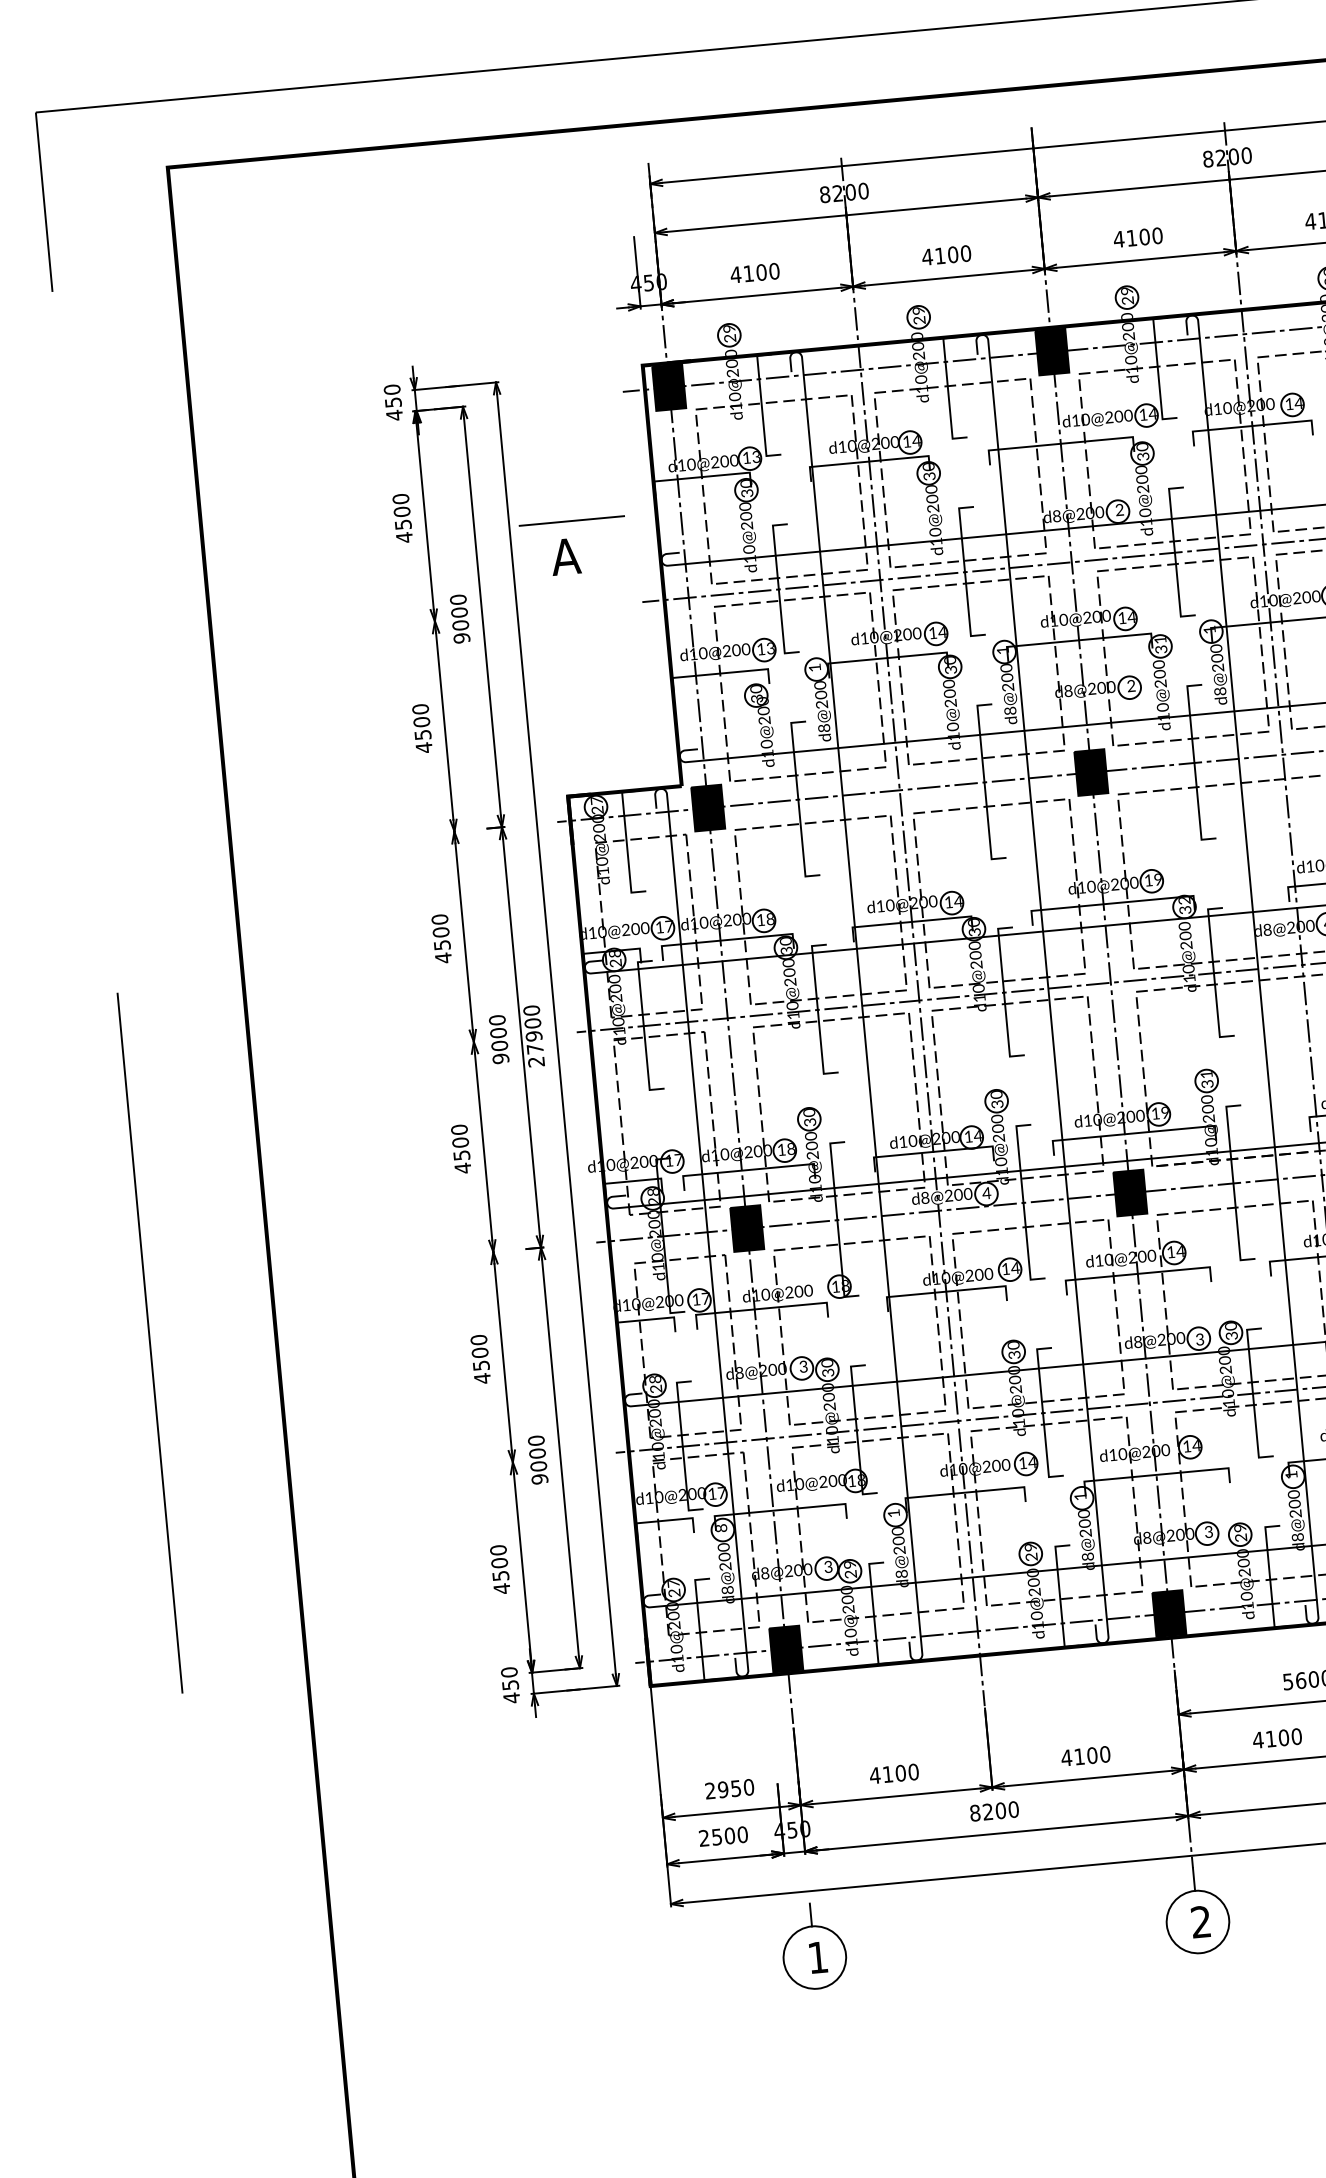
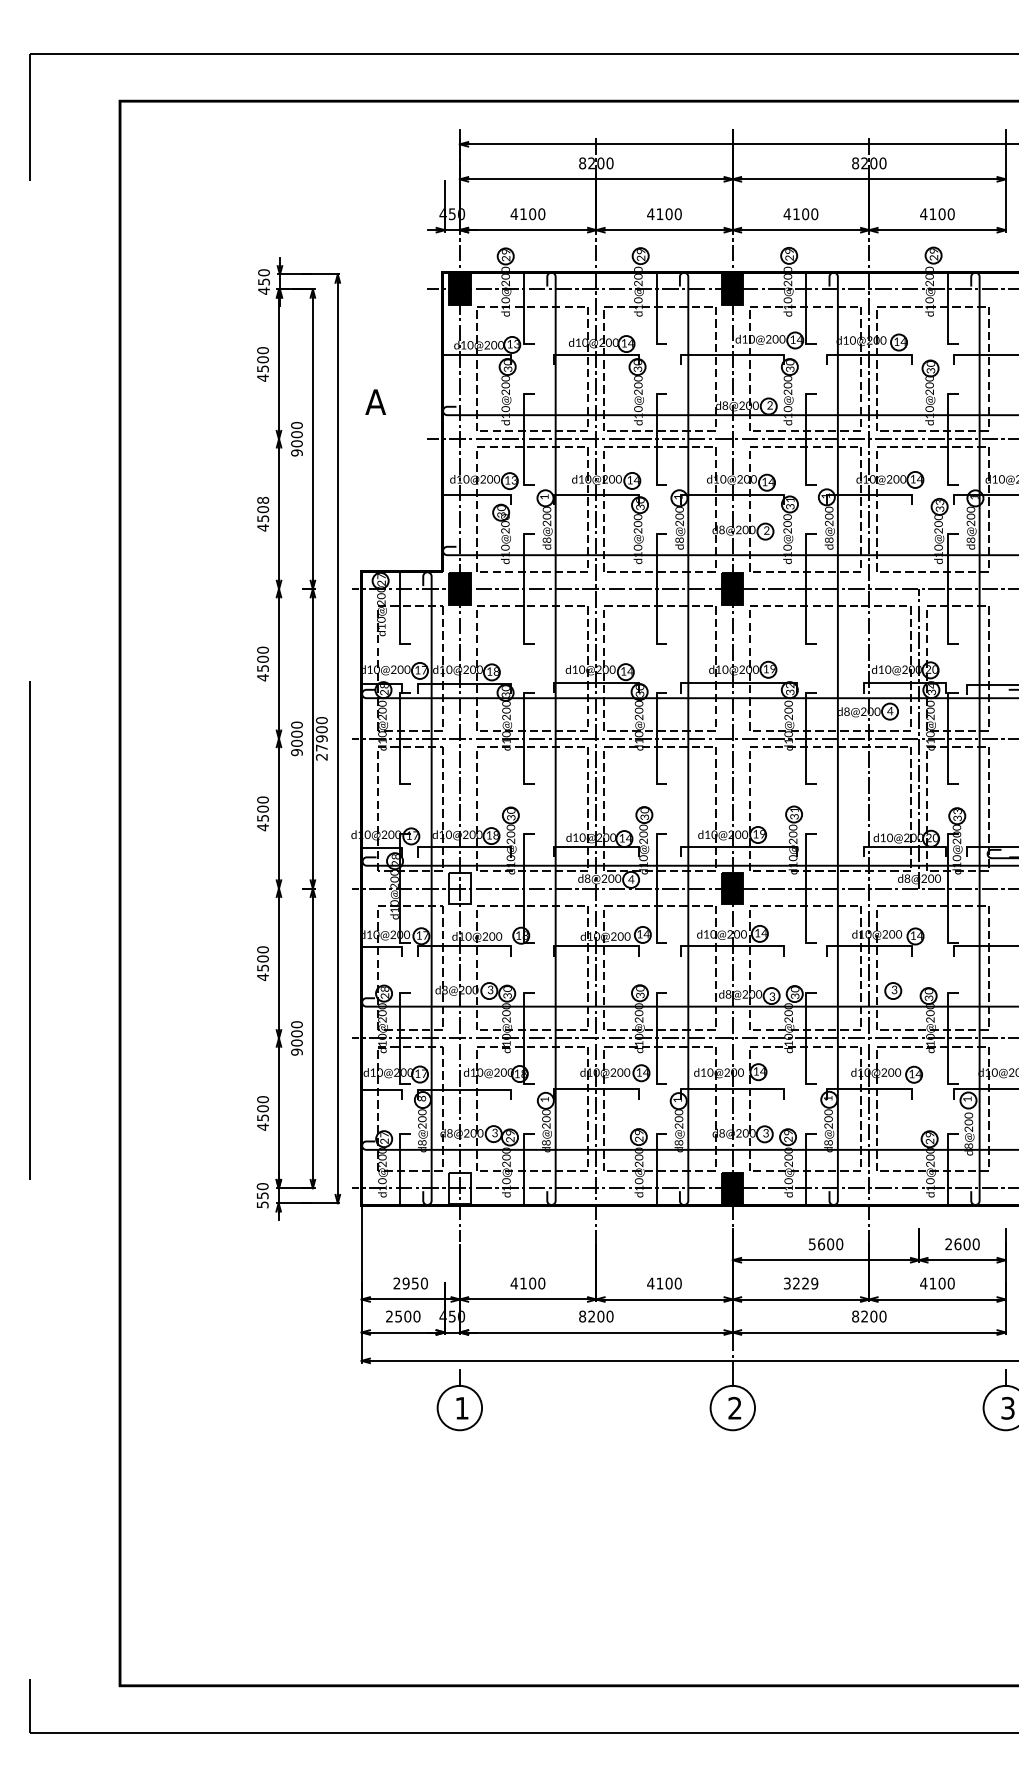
line: (572, 521) -> (382, 377), removed
text: (419, 708) -> (262, 499), 4500 -> 4508
fill: (746, 1228) -> (459, 888), removed
fill: (785, 1648) -> (459, 1187), removed
text: (511, 1697) -> (262, 1204), 450 -> 550
text: (1276, 1738) -> (800, 1283), 4100 -> 3229

